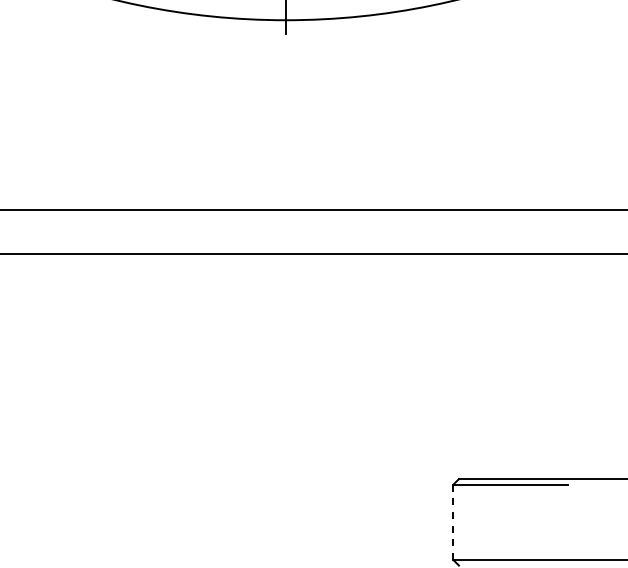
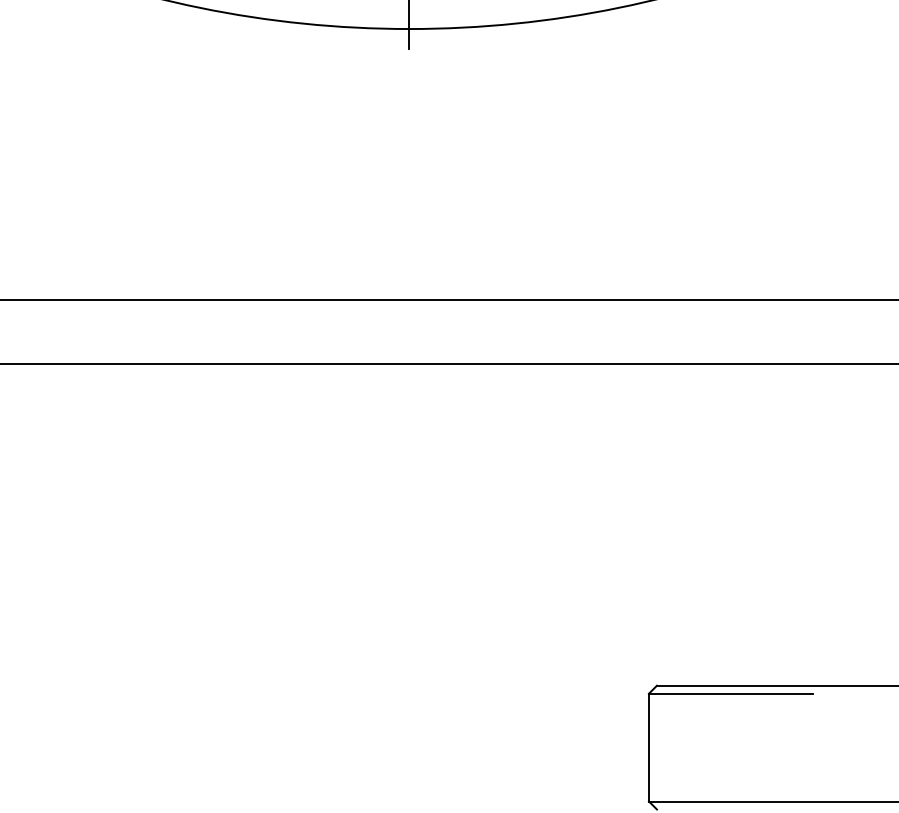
line: (453, 522) -> (649, 747), dashed -> solid

